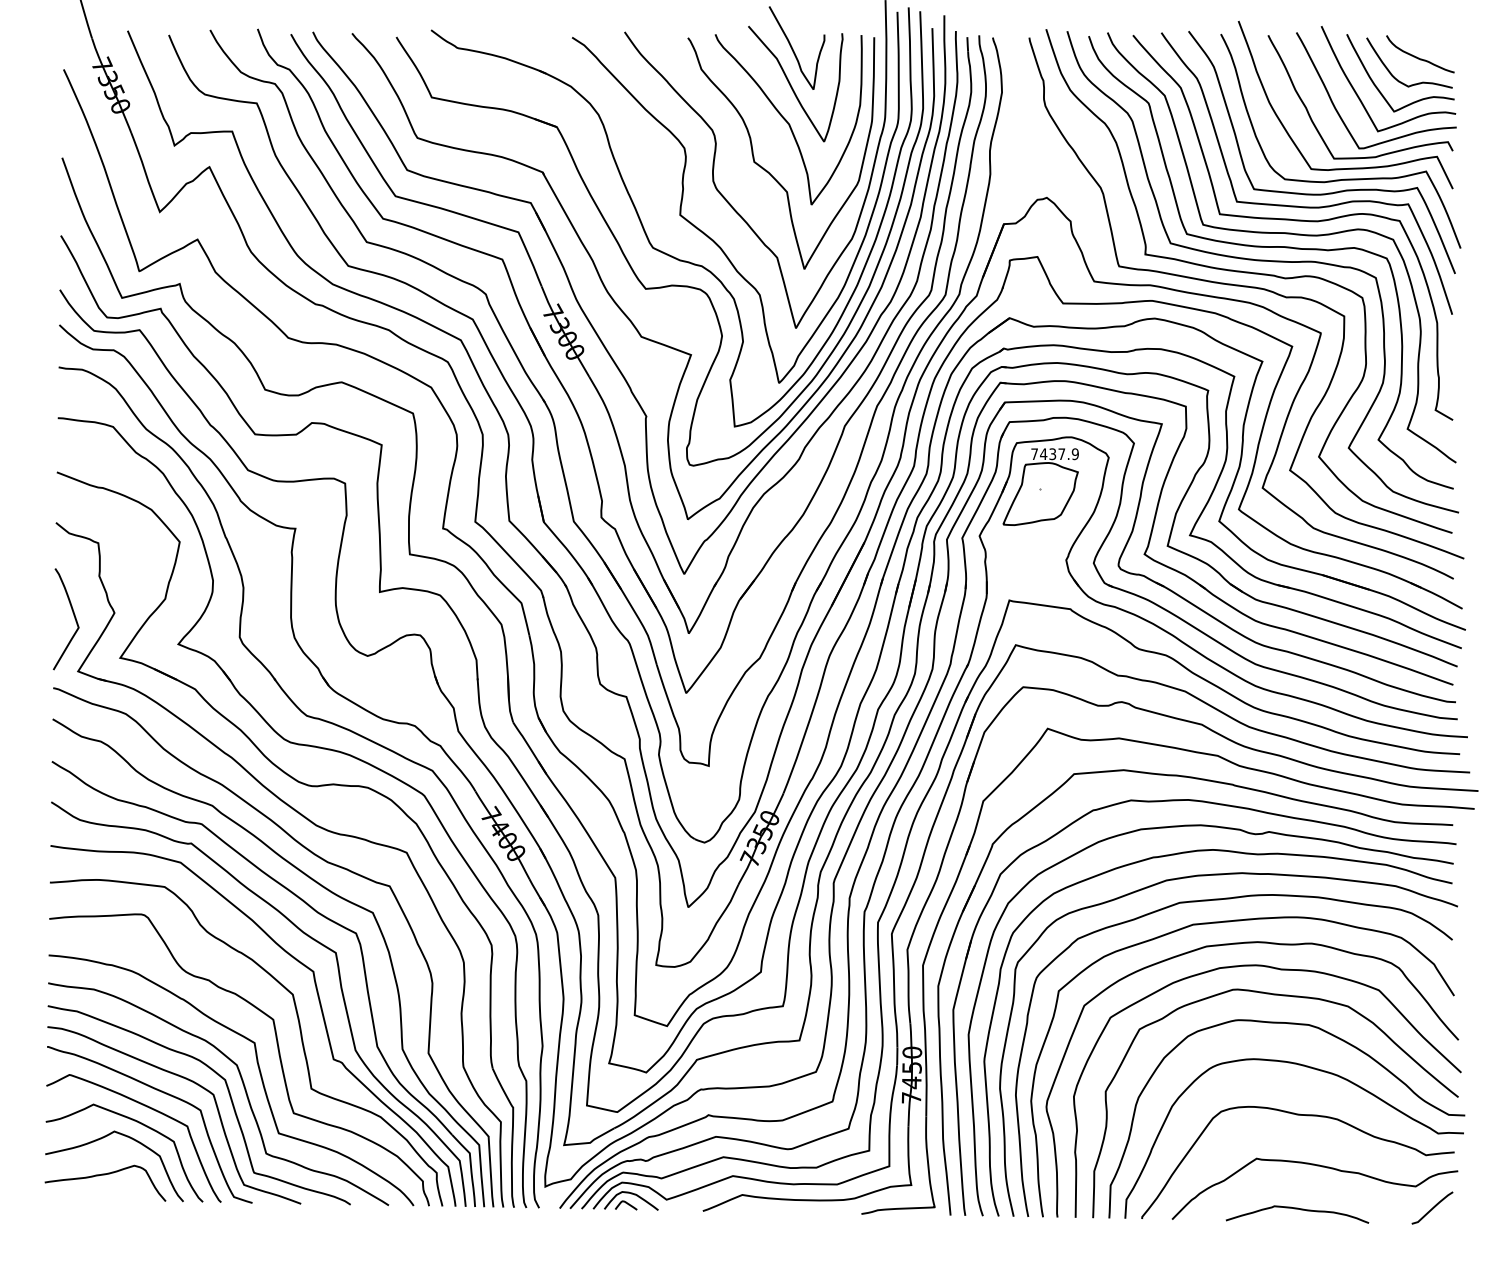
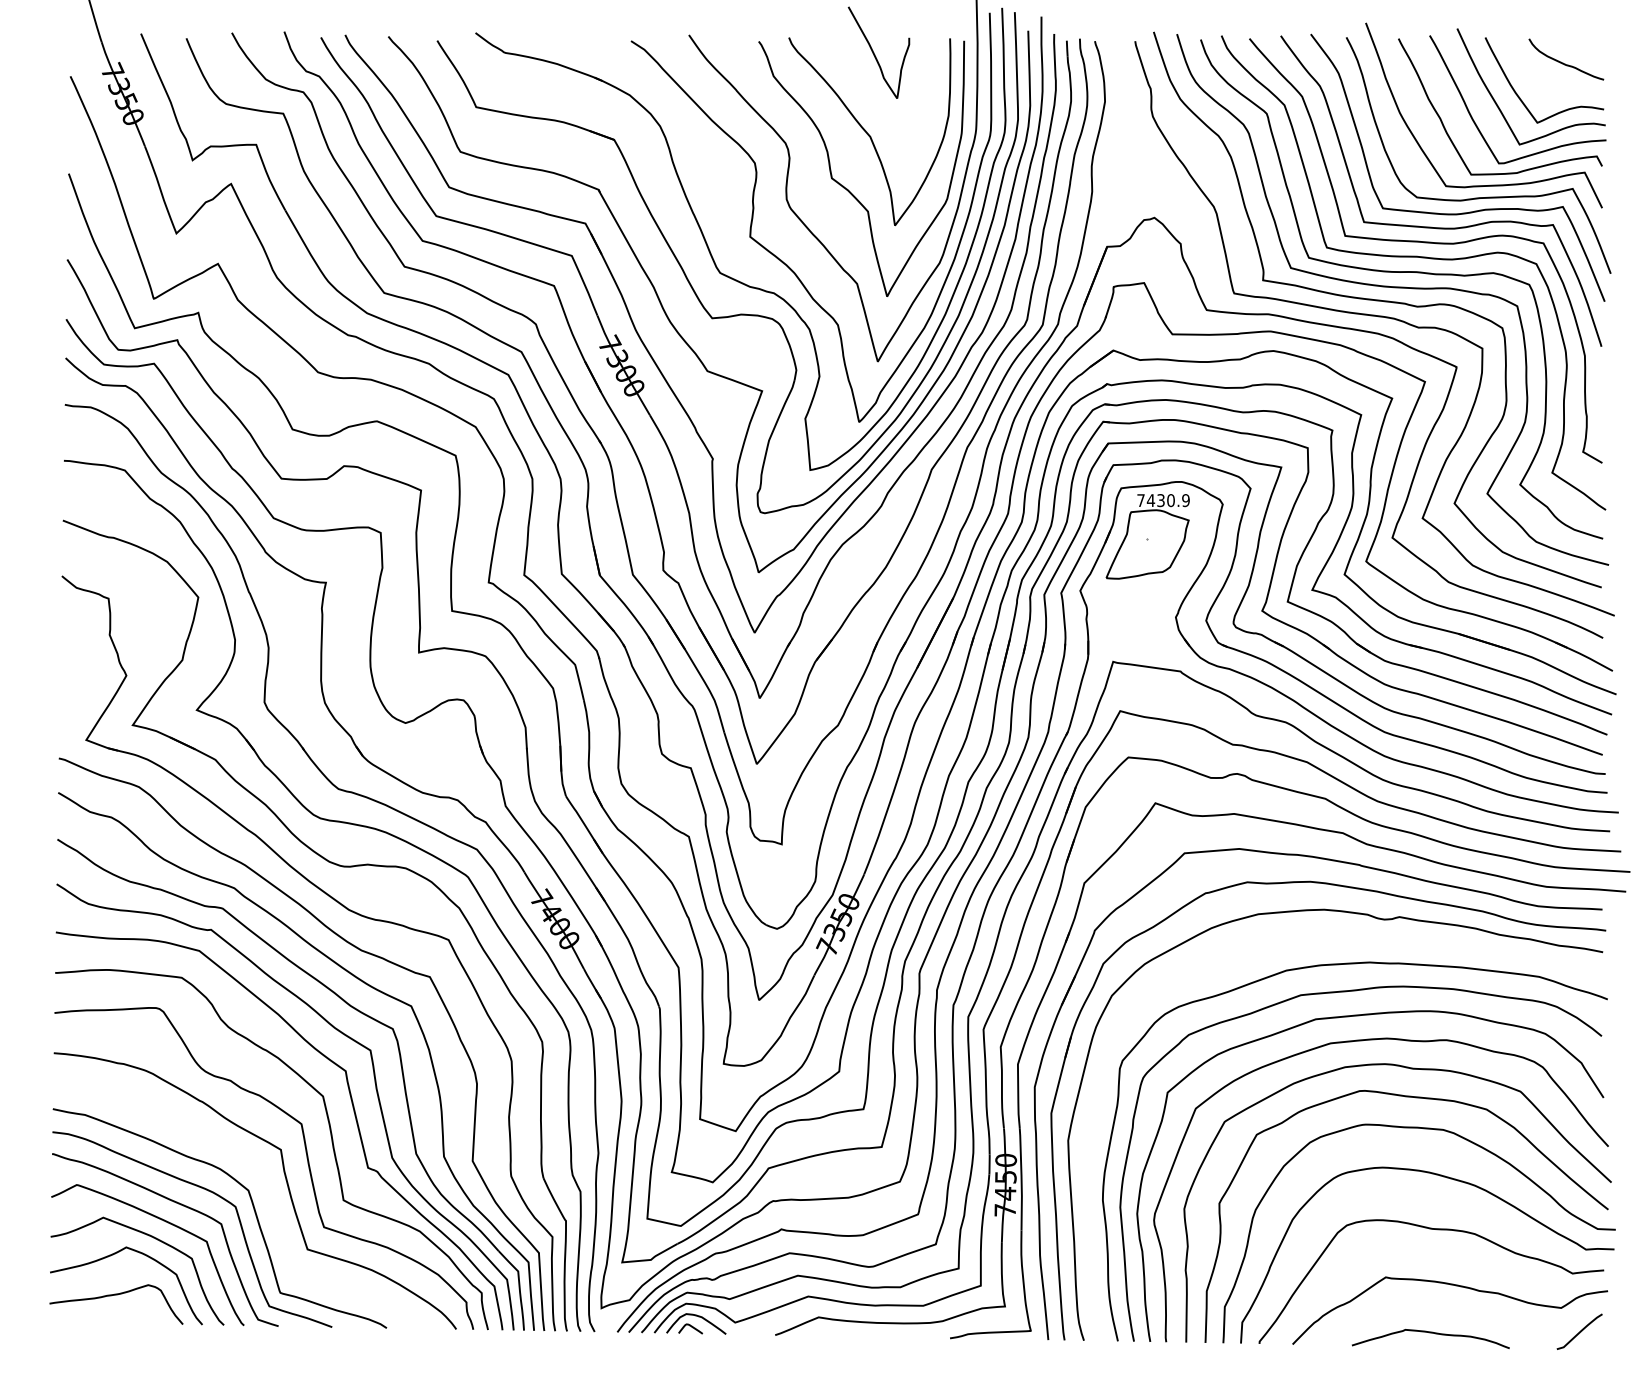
curve: (1395, 76) -> (1538, 84), removed
curve: (792, 85) -> (873, 94), removed
text: (1061, 454) -> (1170, 500), 7437.9 -> 7430.9
curve: (73, 616) -> (81, 679), removed
curve: (1242, 854) -> (1370, 941), removed
curve: (243, 1086) -> (268, 1197), removed

